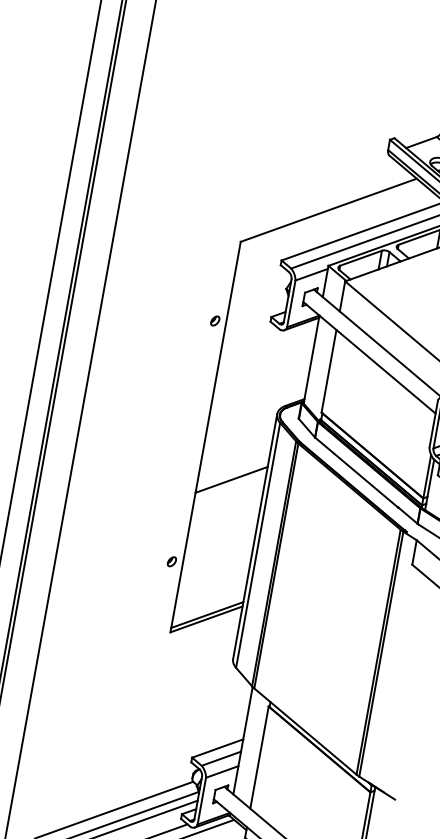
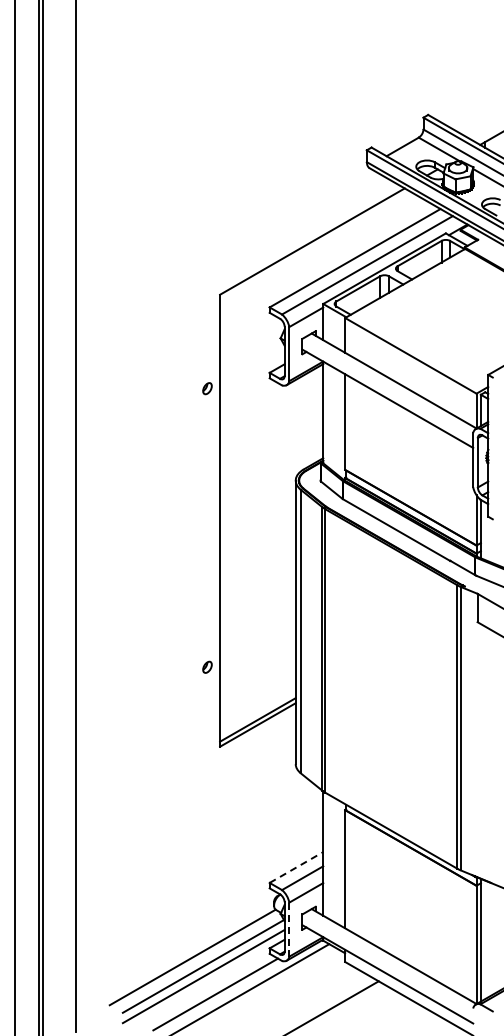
line: (231, 479) -> (257, 563), removed
line: (217, 748) -> (296, 867), solid -> dashed
line: (201, 801) -> (289, 930), solid -> dashed

